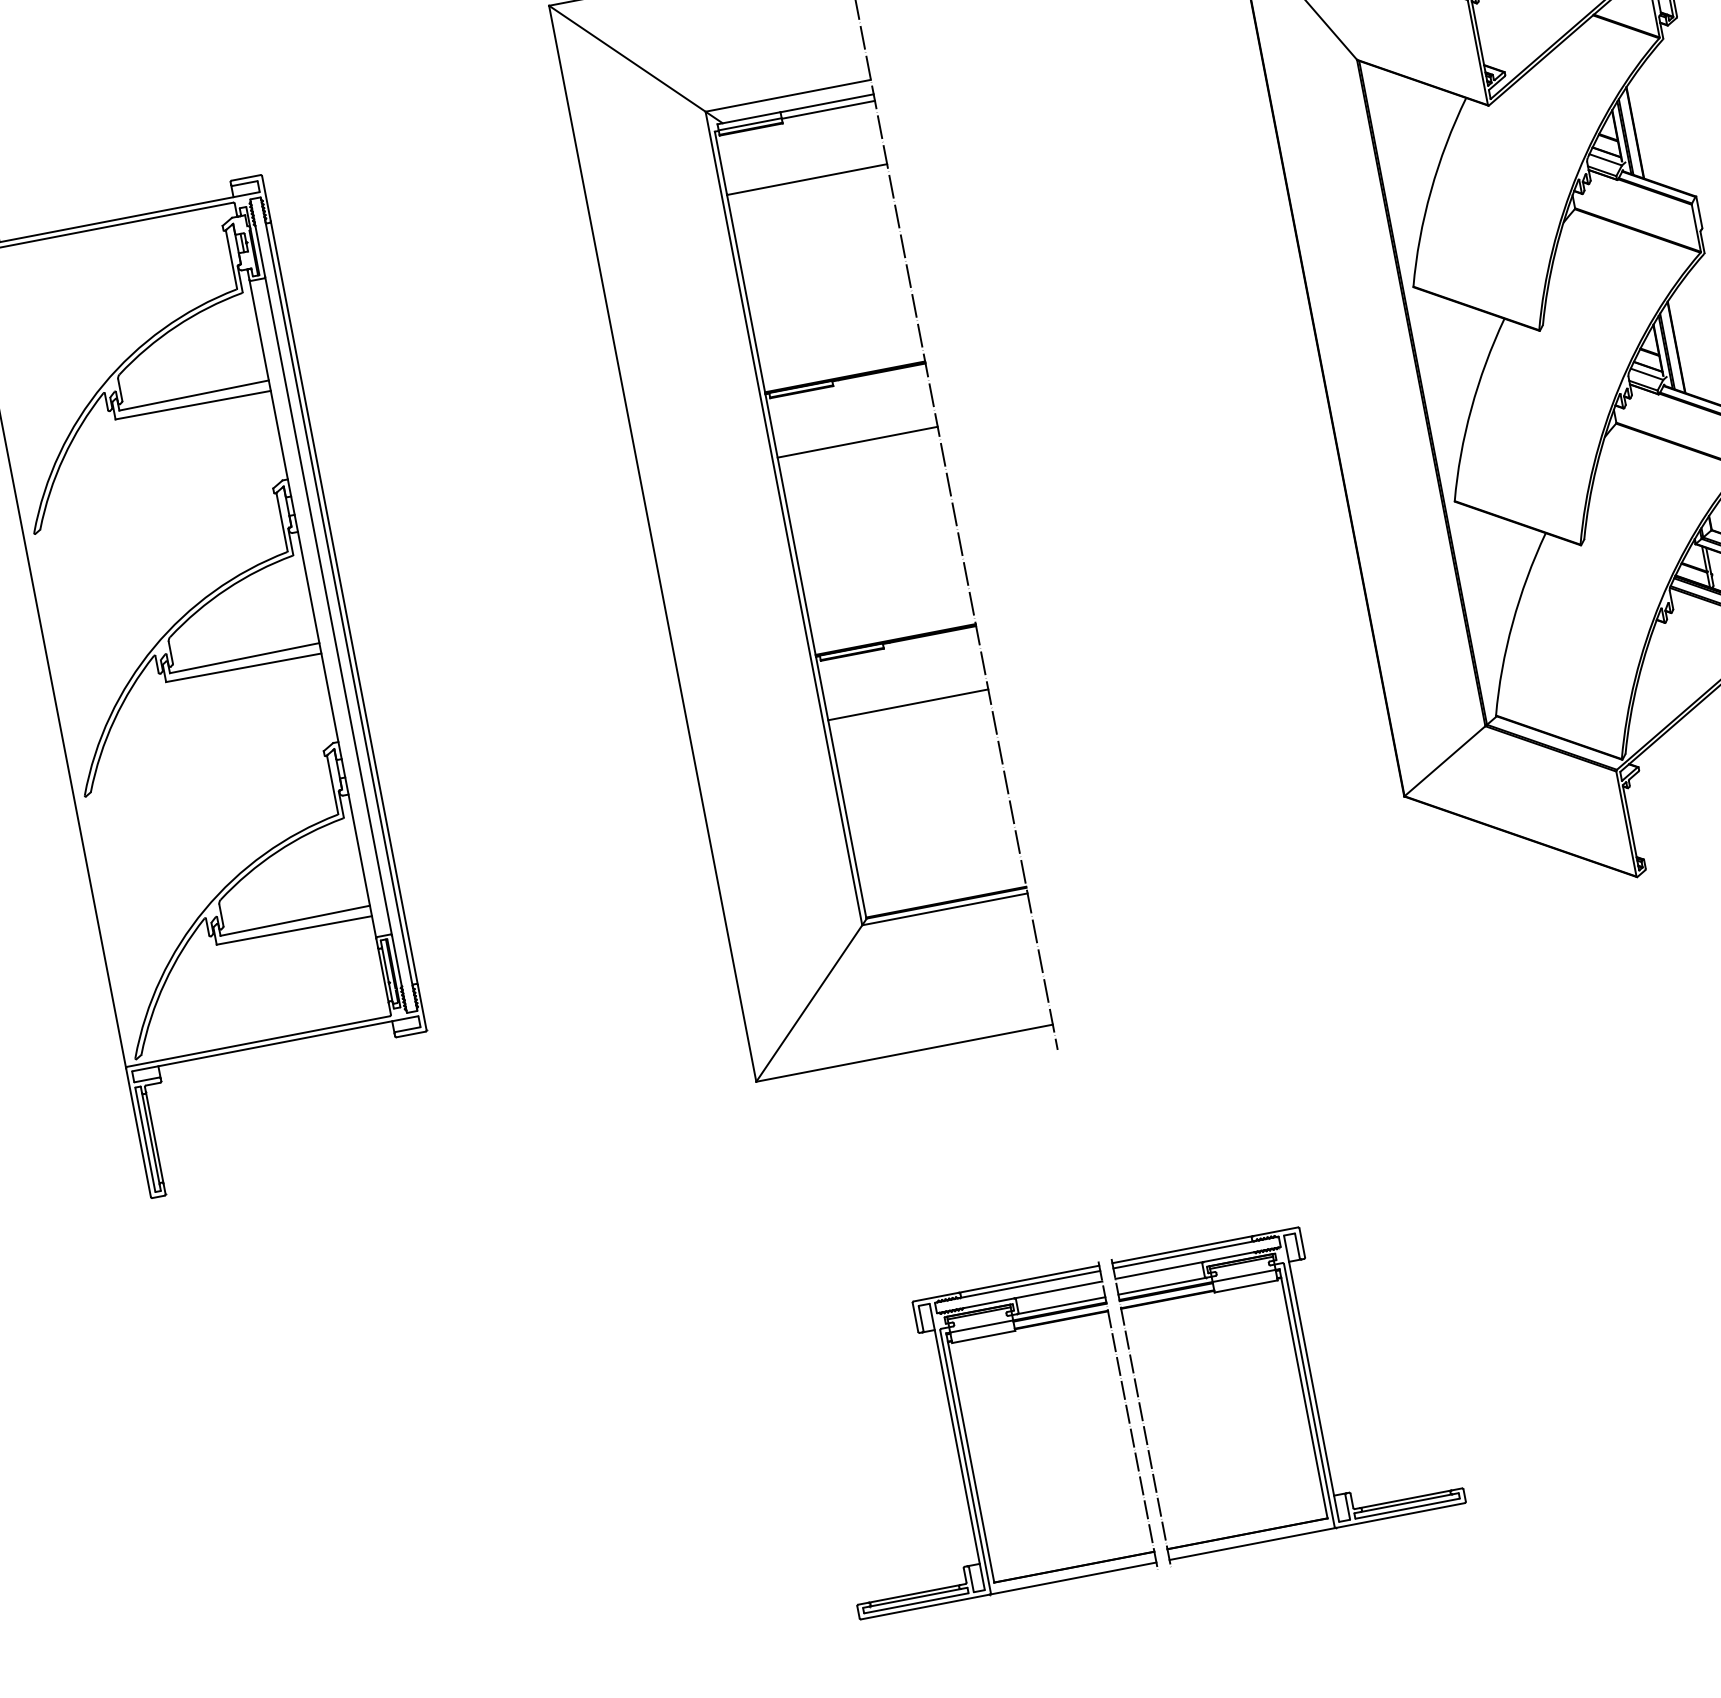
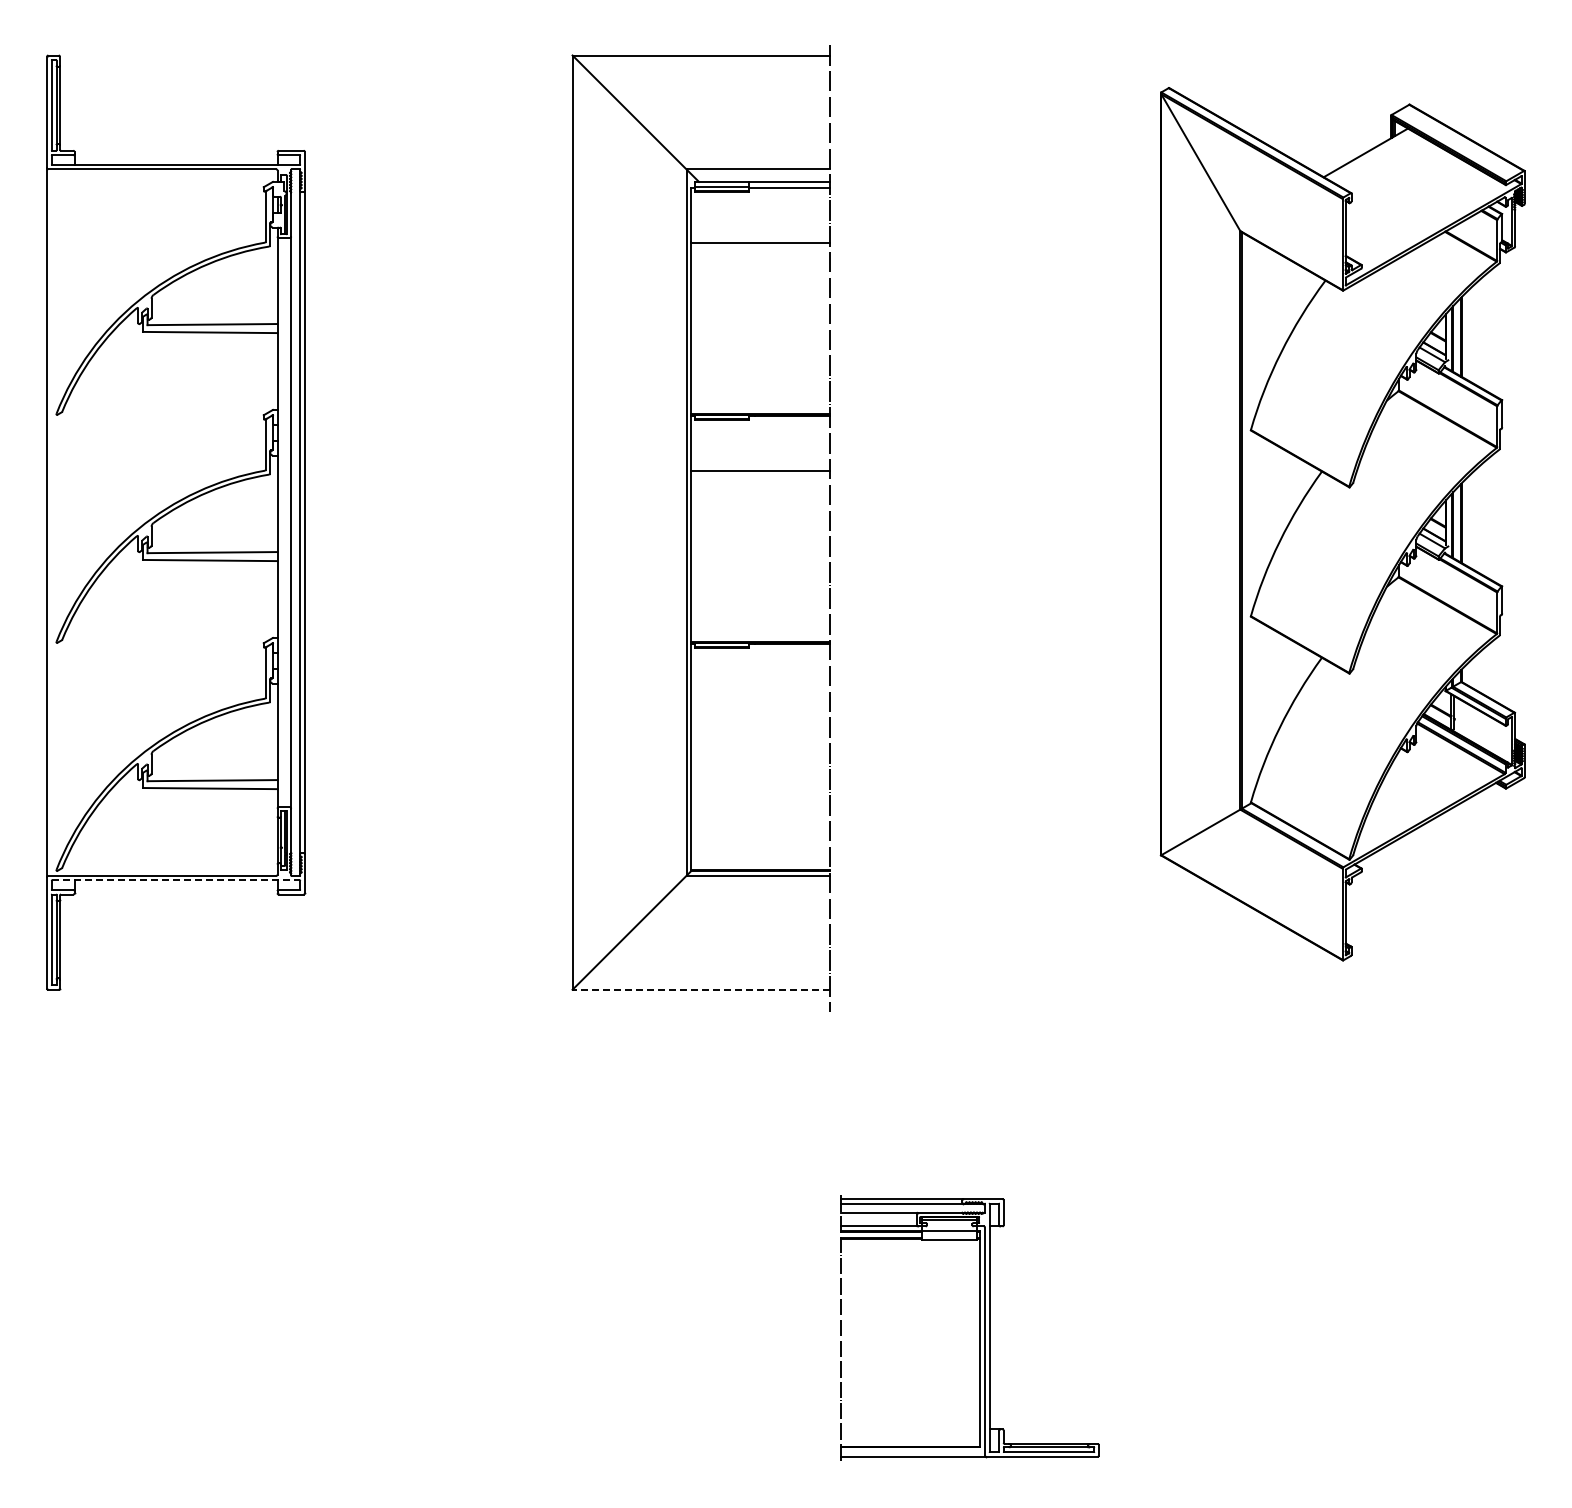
line: (908, 704) -> (760, 698), removed
line: (275, 1043) -> (176, 880), solid -> dashed
line: (904, 1052) -> (701, 989), solid -> dashed
part: (968, 1444) -> (691, 1327), removed

